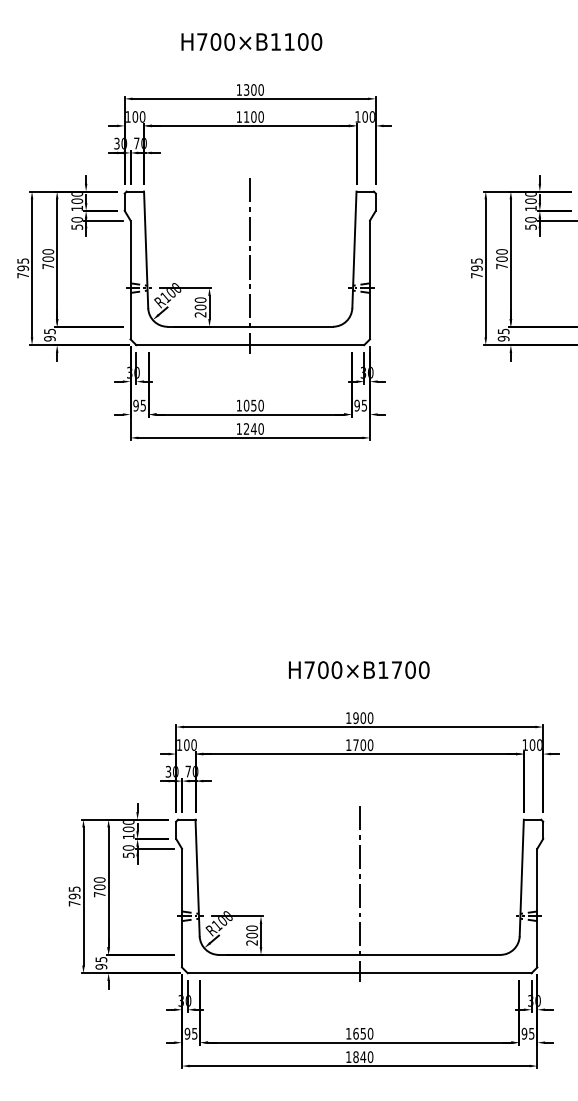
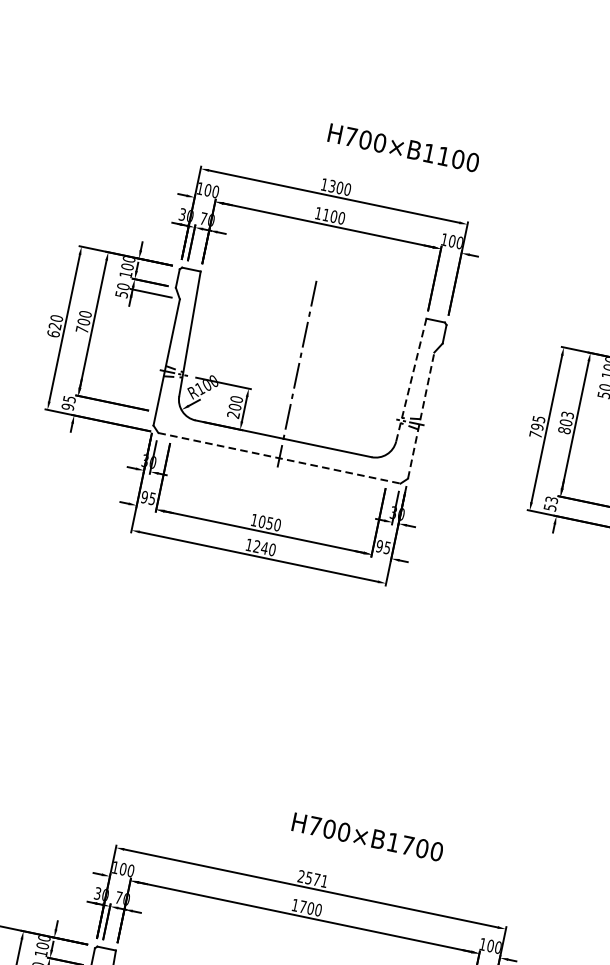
text: (251, 41) -> (403, 147), moved
line: (354, 249) -> (411, 379), solid -> dashed
text: (501, 259) -> (565, 423), 700 -> 803
text: (23, 268) -> (55, 326), 795 -> 620
line: (370, 279) -> (421, 415), solid -> dashed
text: (503, 334) -> (550, 503), 95 -> 53
line: (250, 345) -> (279, 458), solid -> dashed
text: (359, 670) -> (367, 837), moved
text: (359, 718) -> (312, 879), 1900 -> 2571

